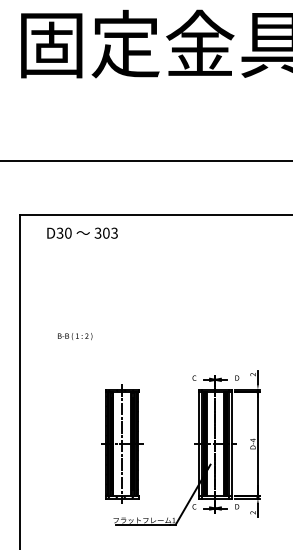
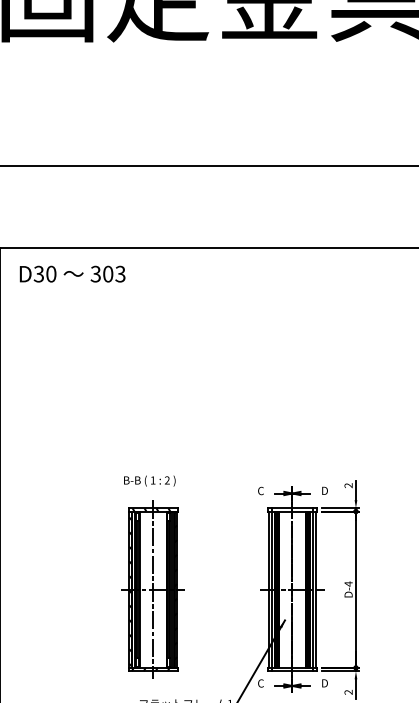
text: (82, 232) -> (72, 273), moved
text: (75, 336) -> (150, 481), moved

